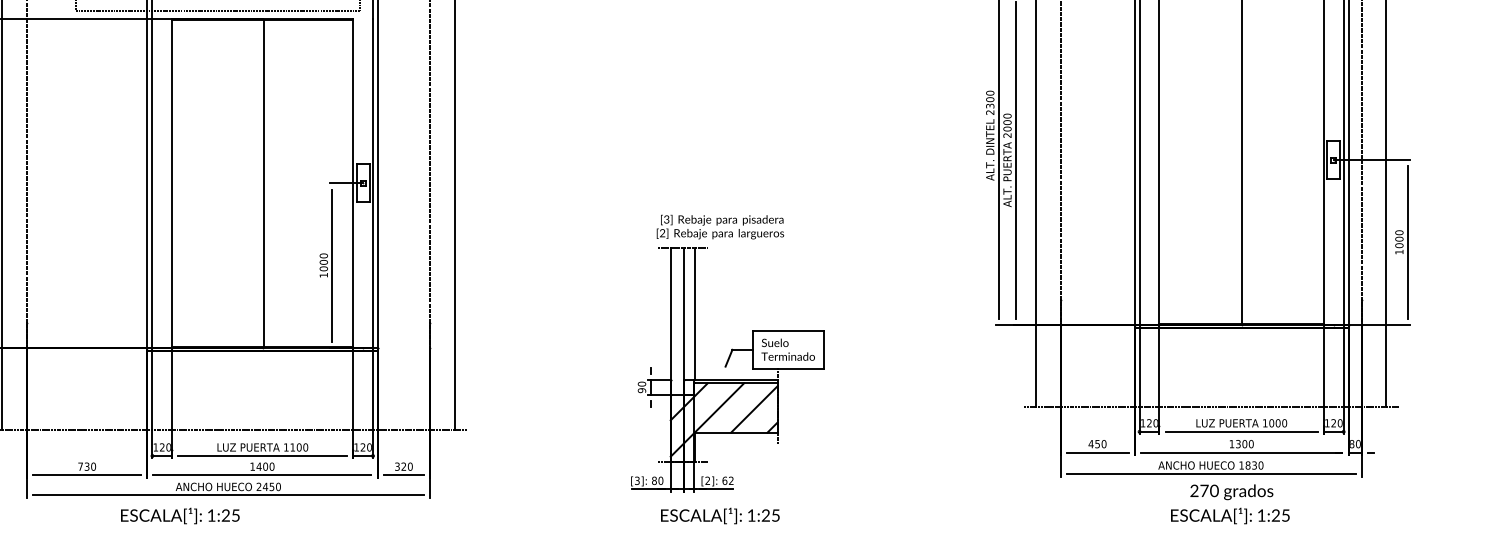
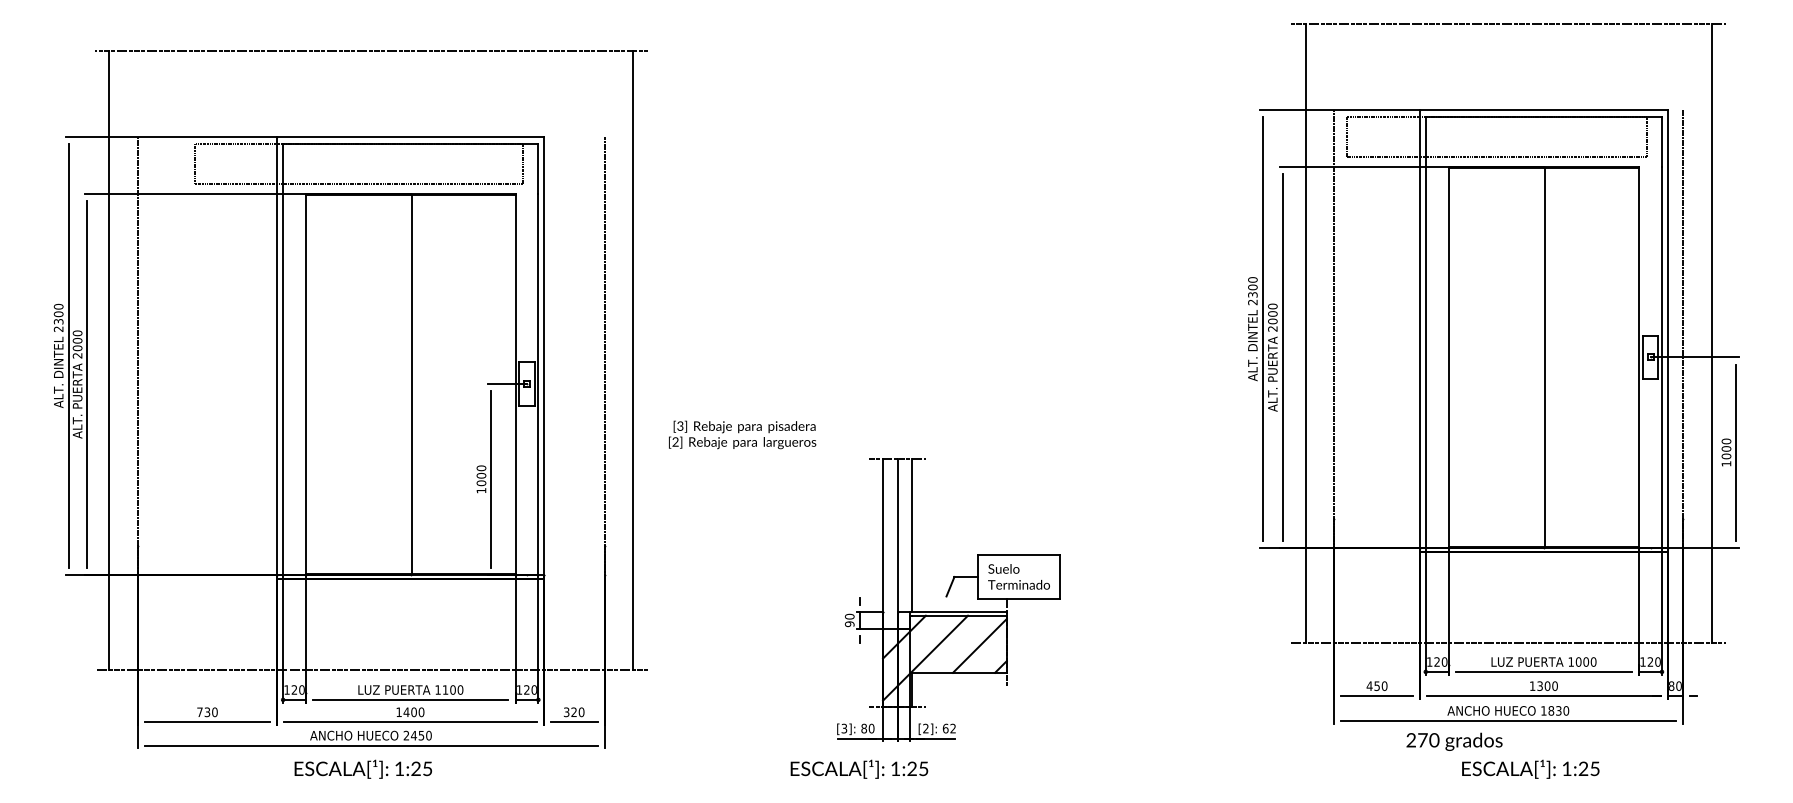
text: (720, 226) -> (742, 434), moved
text: (1231, 491) -> (1454, 741), moved
text: (179, 515) -> (362, 768), moved
text: (720, 515) -> (859, 768), moved

